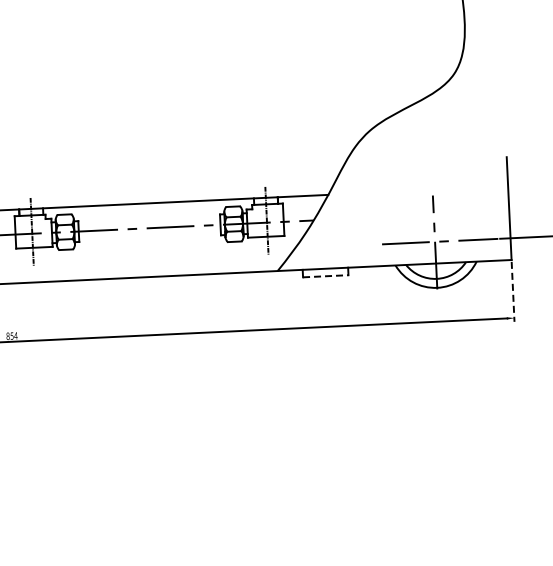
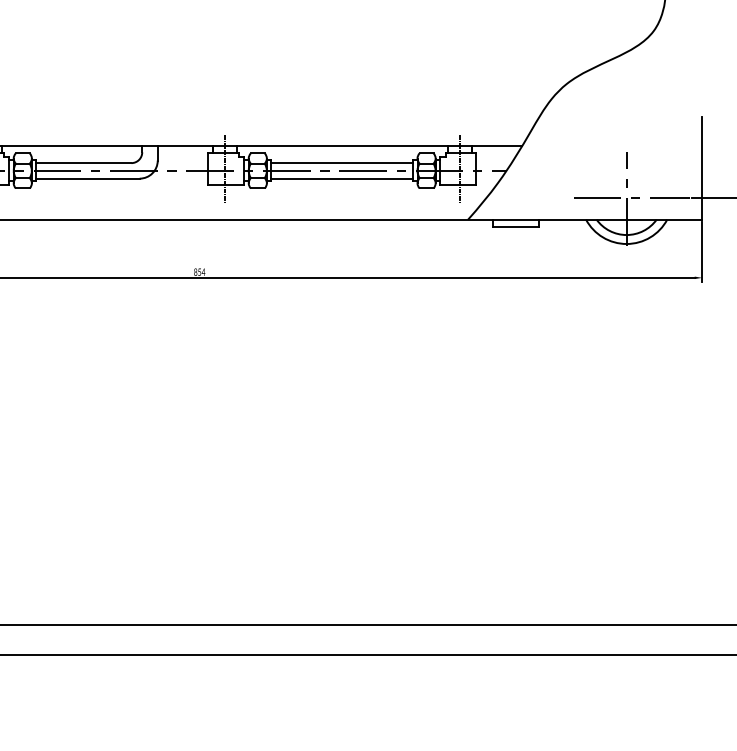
line: (149, 220) -> (342, 163), added
line: (150, 235) -> (342, 178), added
line: (325, 276) -> (515, 227), dashed -> solid
line: (513, 292) -> (702, 252), dashed -> solid

